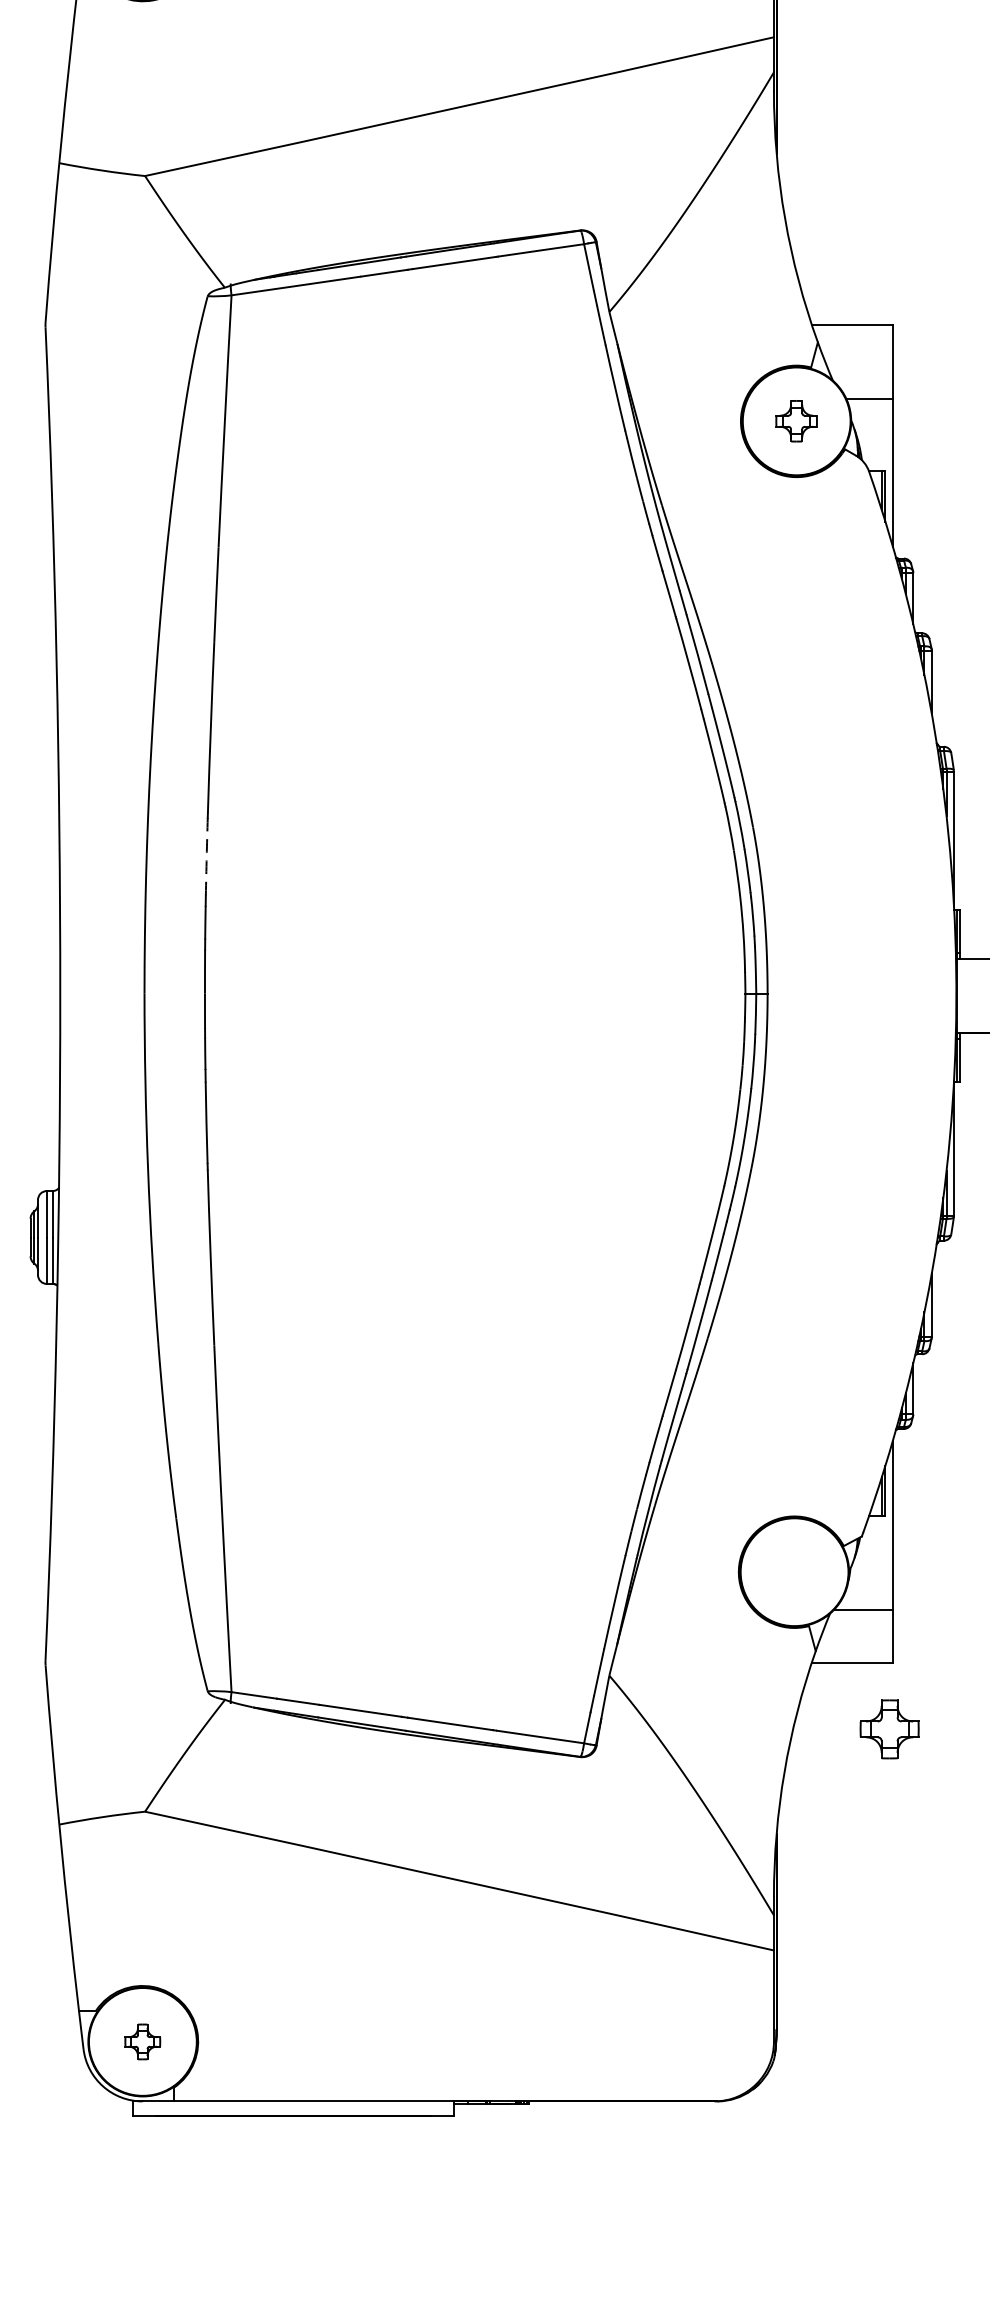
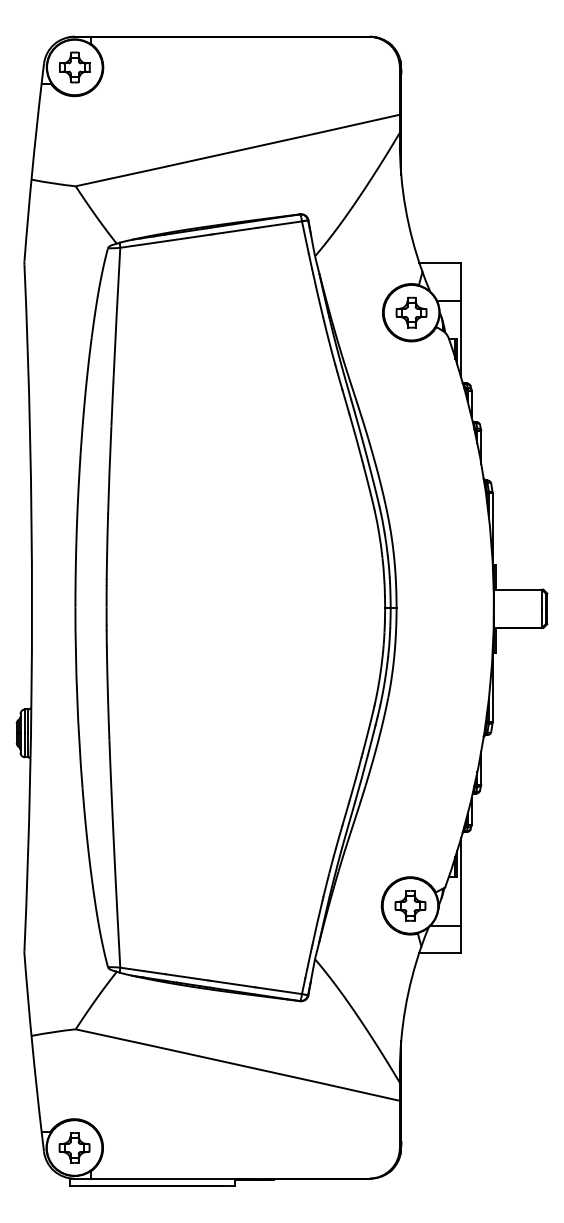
part: (796, 420) -> (411, 312), size x1.43
arc: (206, 857) -> (107, 537), dashed -> solid
part: (889, 1728) -> (410, 905), moved
part: (142, 2040) -> (74, 1147), size x1.67

